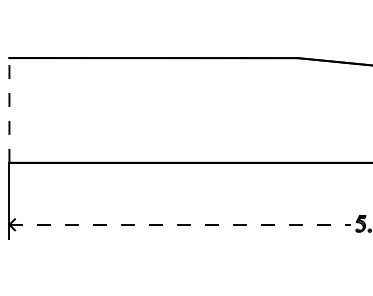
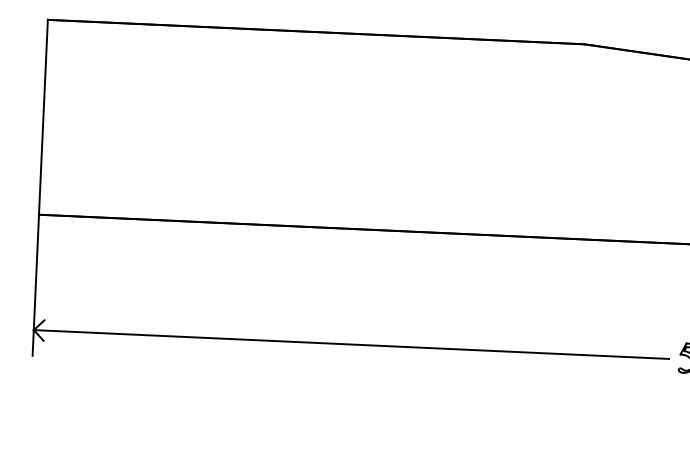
line: (9, 109) -> (43, 115), dashed -> solid
line: (180, 224) -> (352, 344), dashed -> solid

